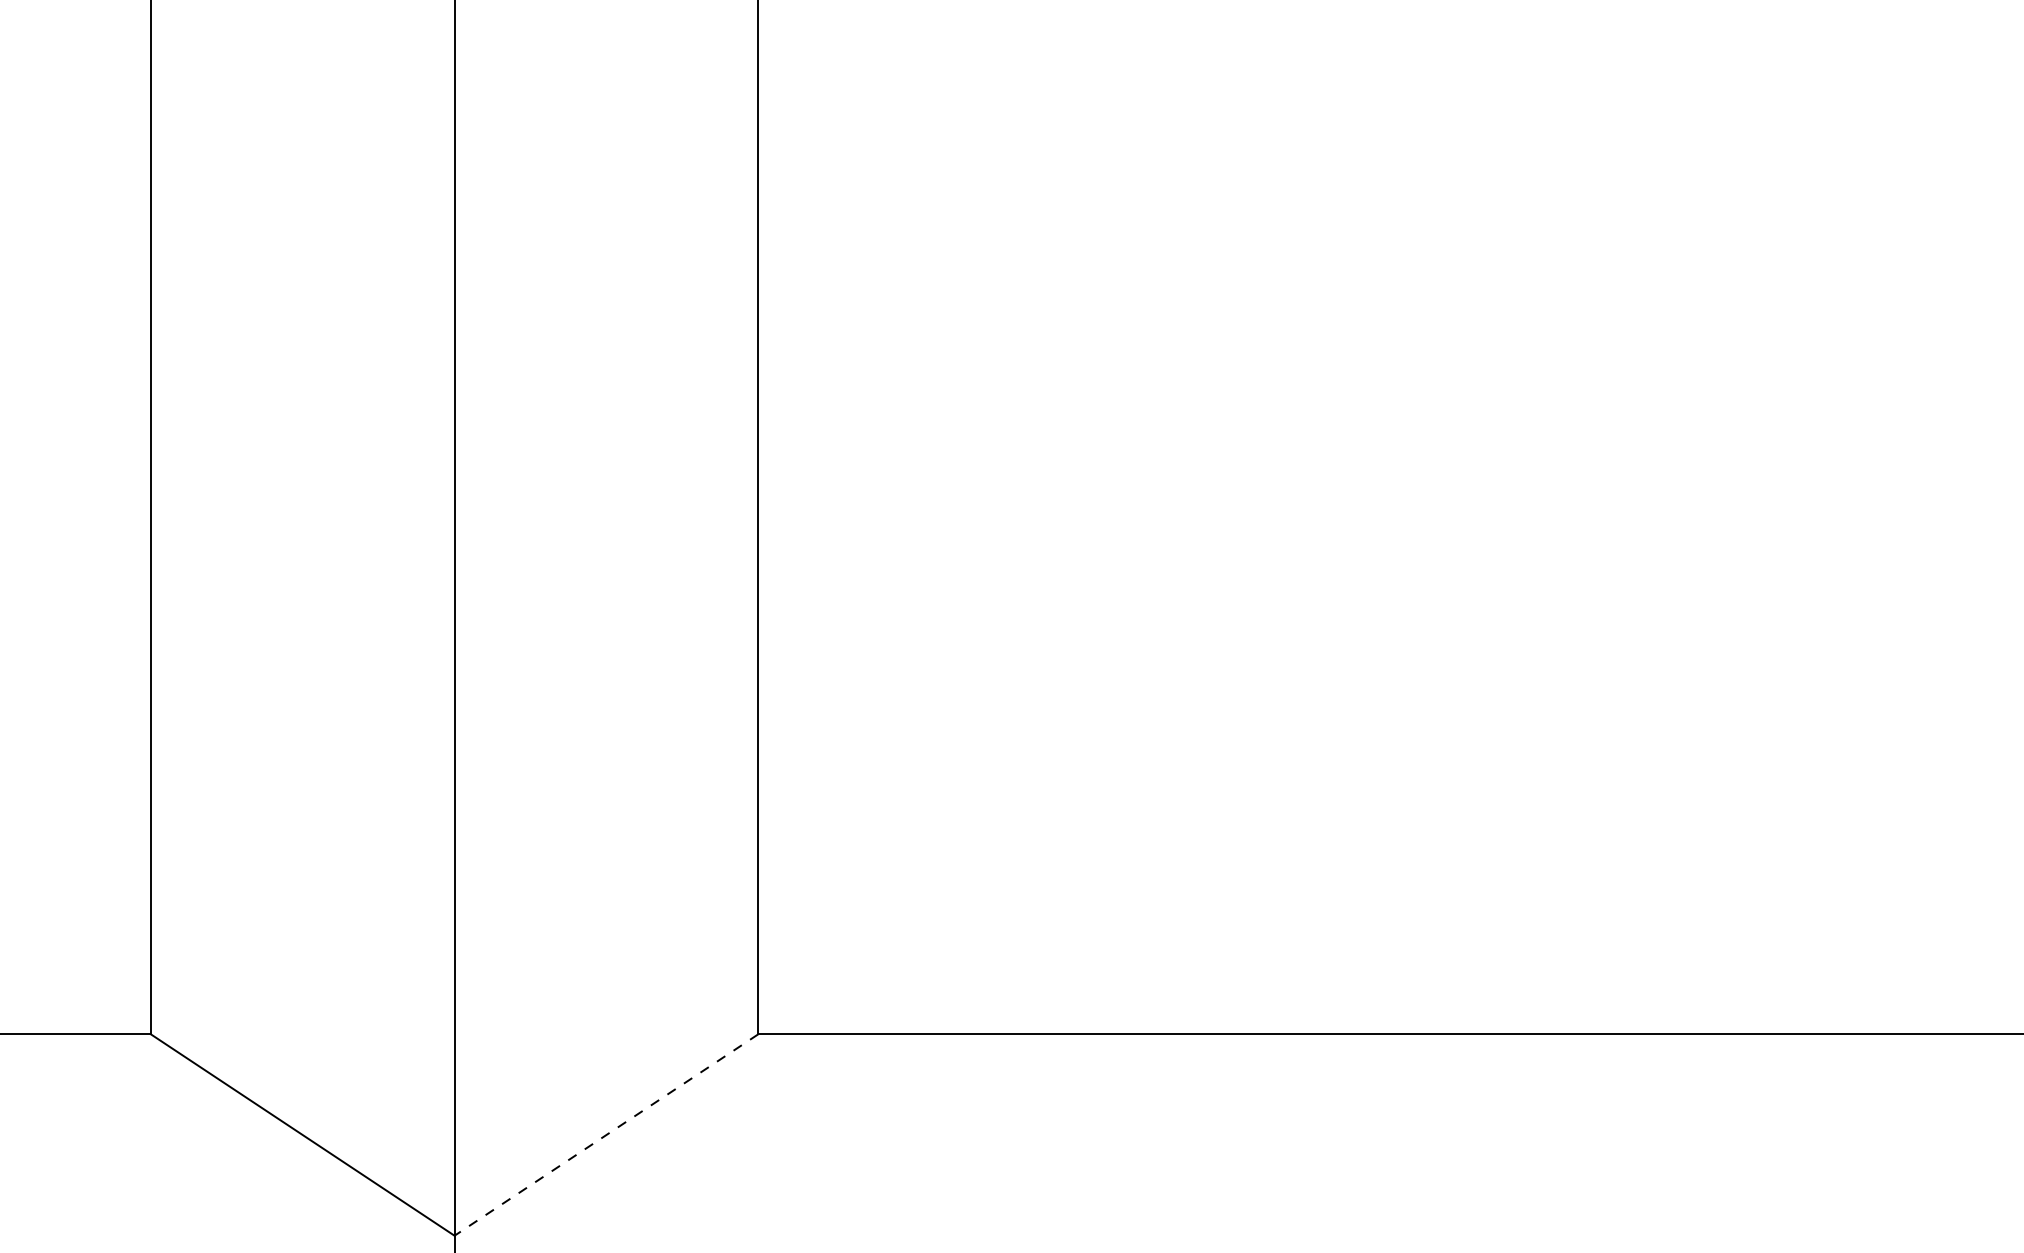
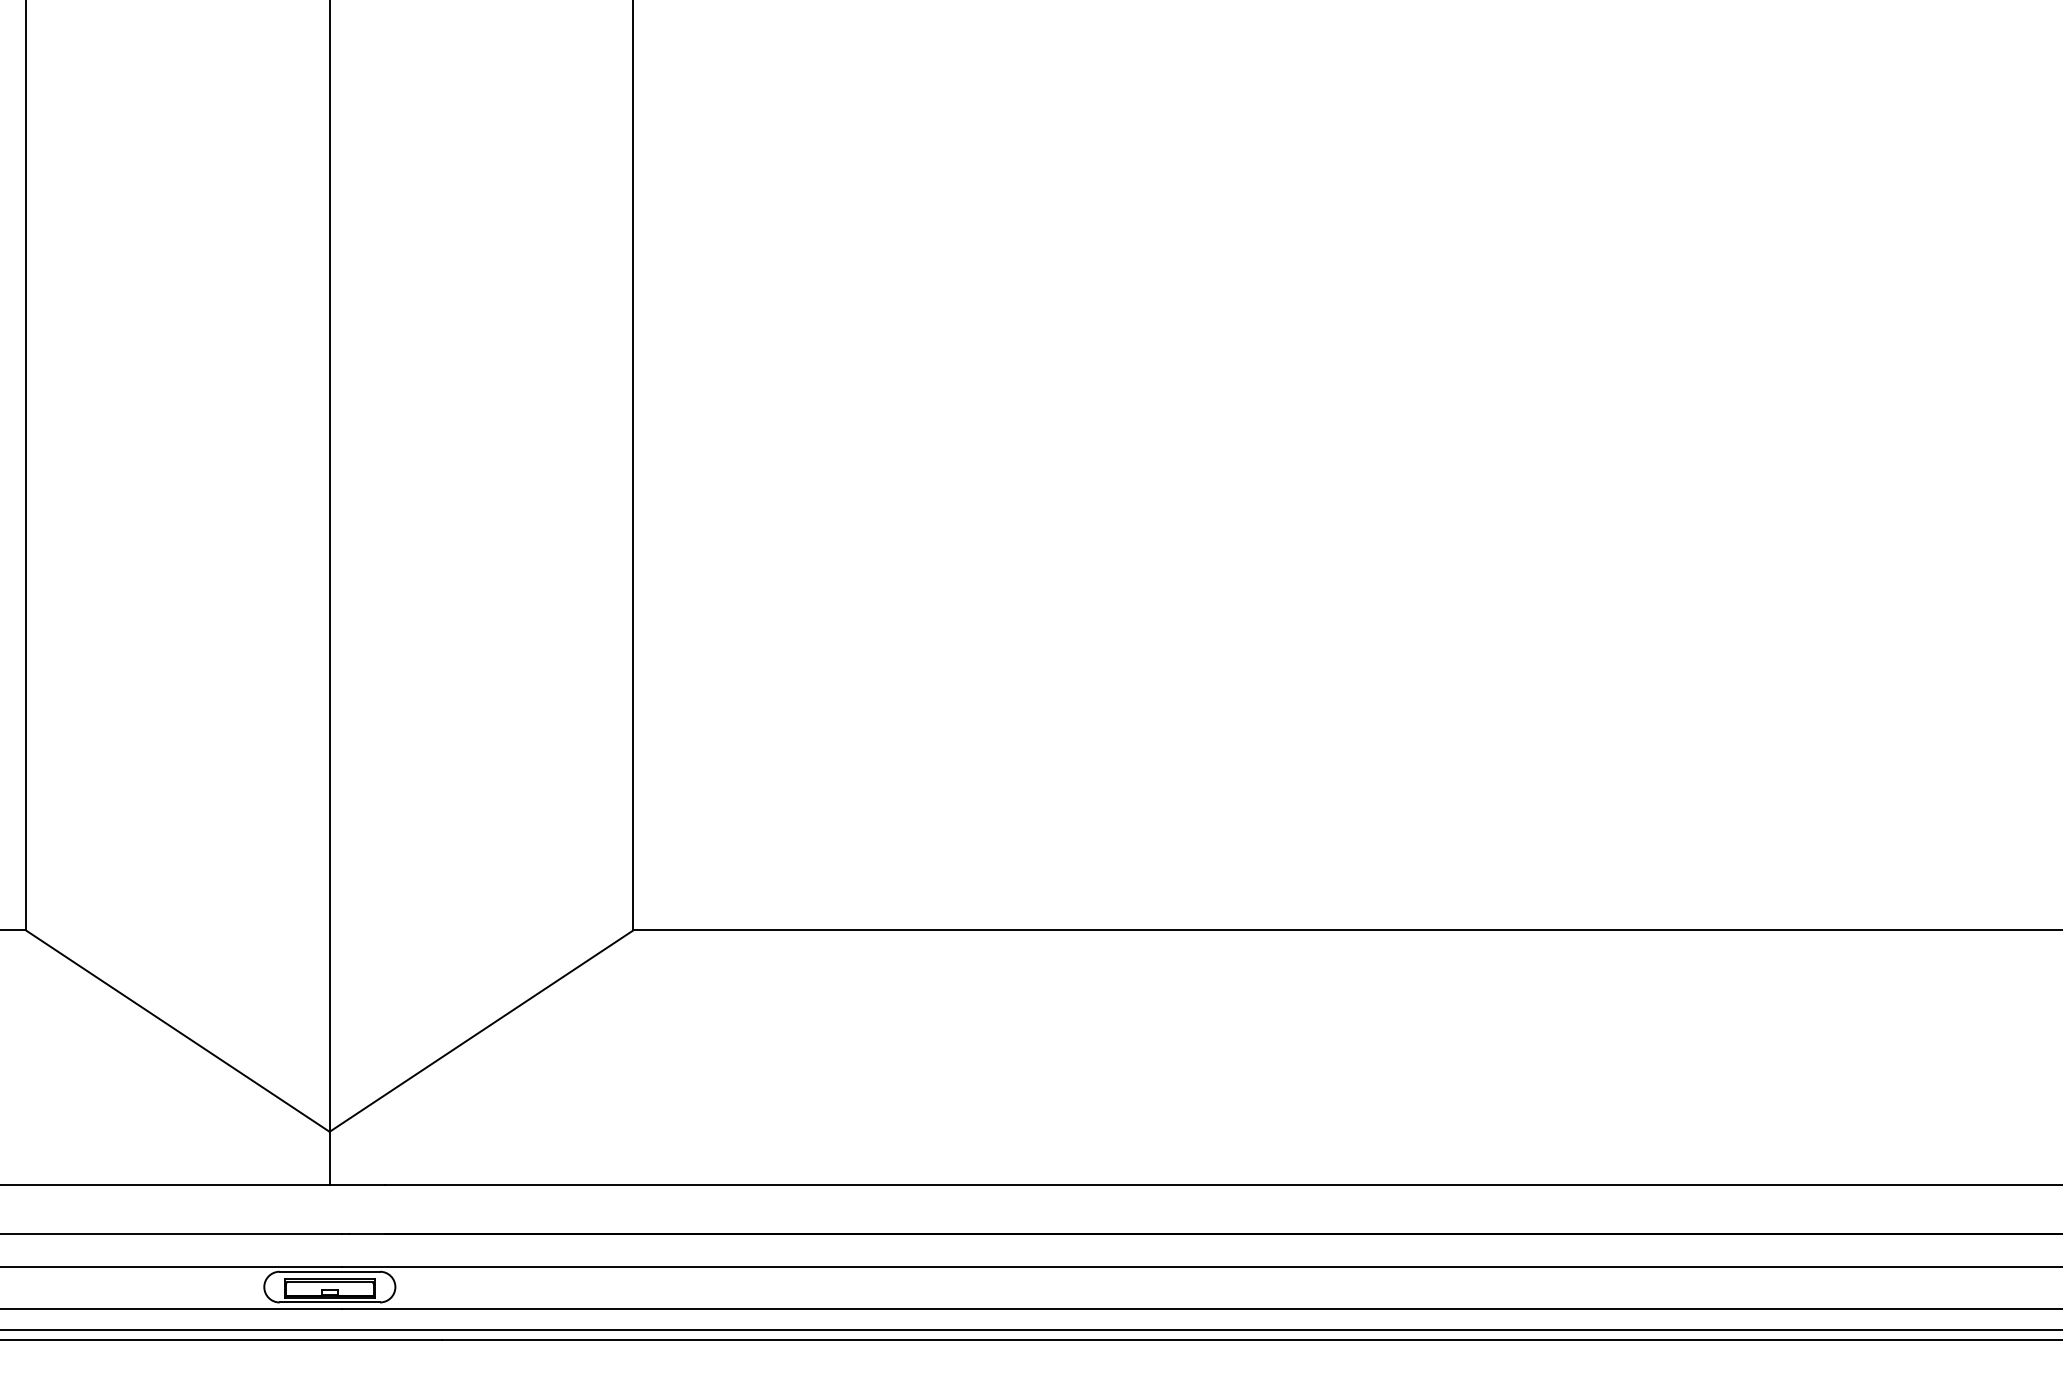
line: (606, 1135) -> (481, 1031), dashed -> solid

